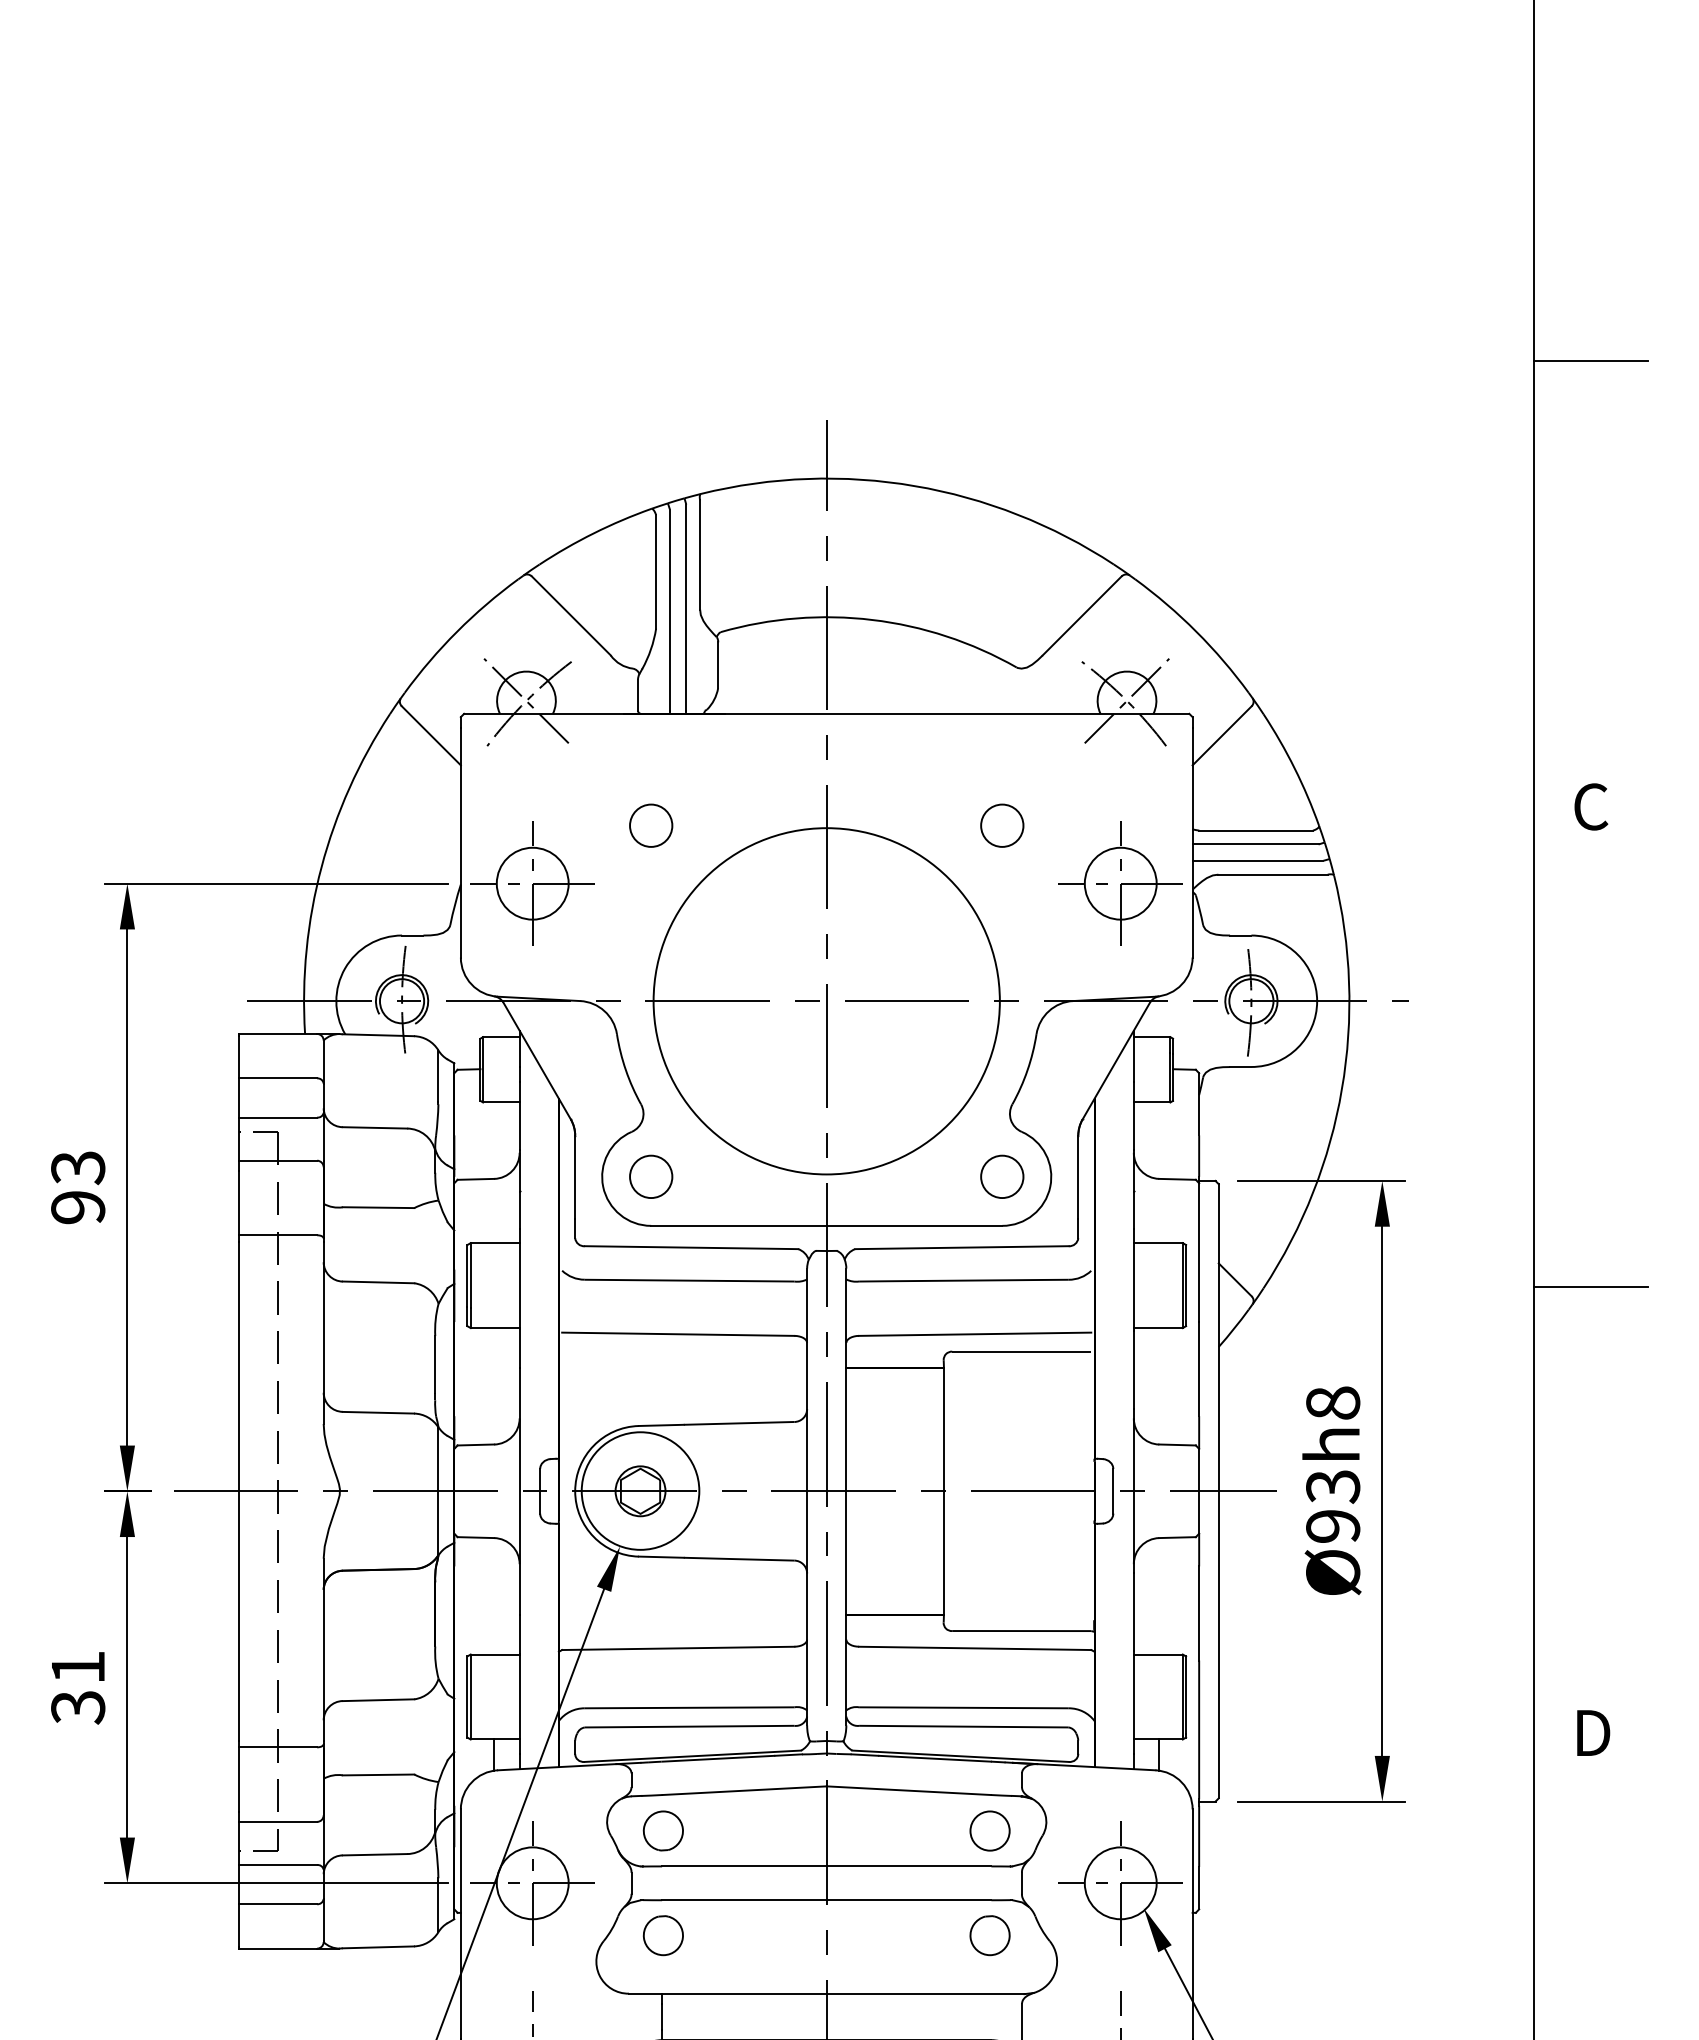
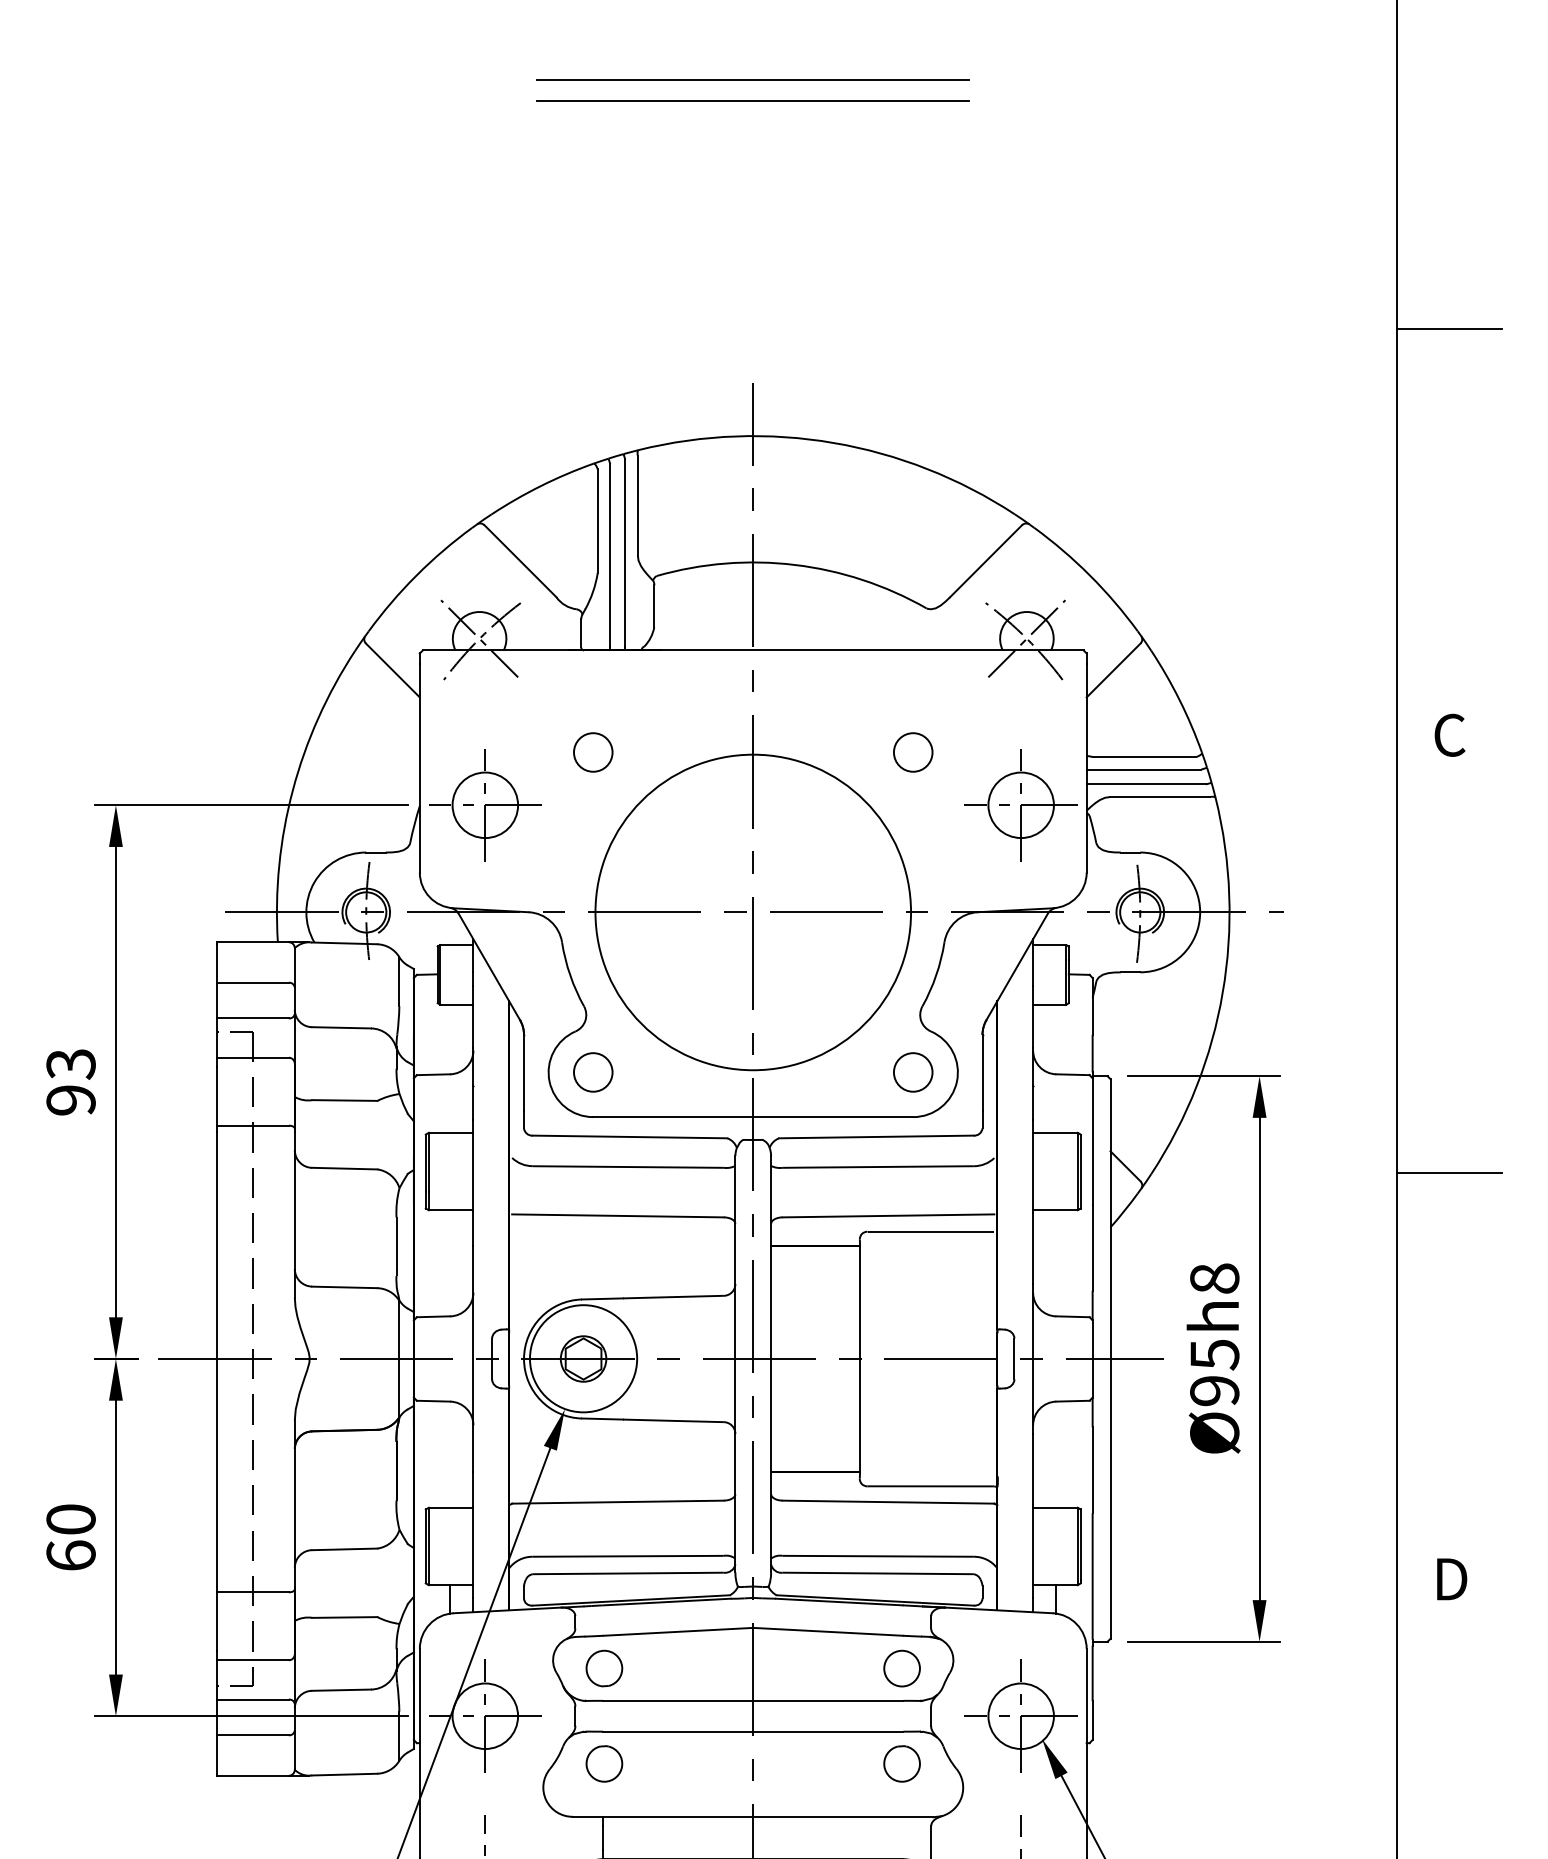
line: (826, 88) -> (753, 80), added
line: (826, 110) -> (753, 100), added
text: (1332, 1487) -> (1214, 1355), Ø93h8 -> Ø95h8
text: (78, 1687) -> (71, 1537), 31 -> 60

